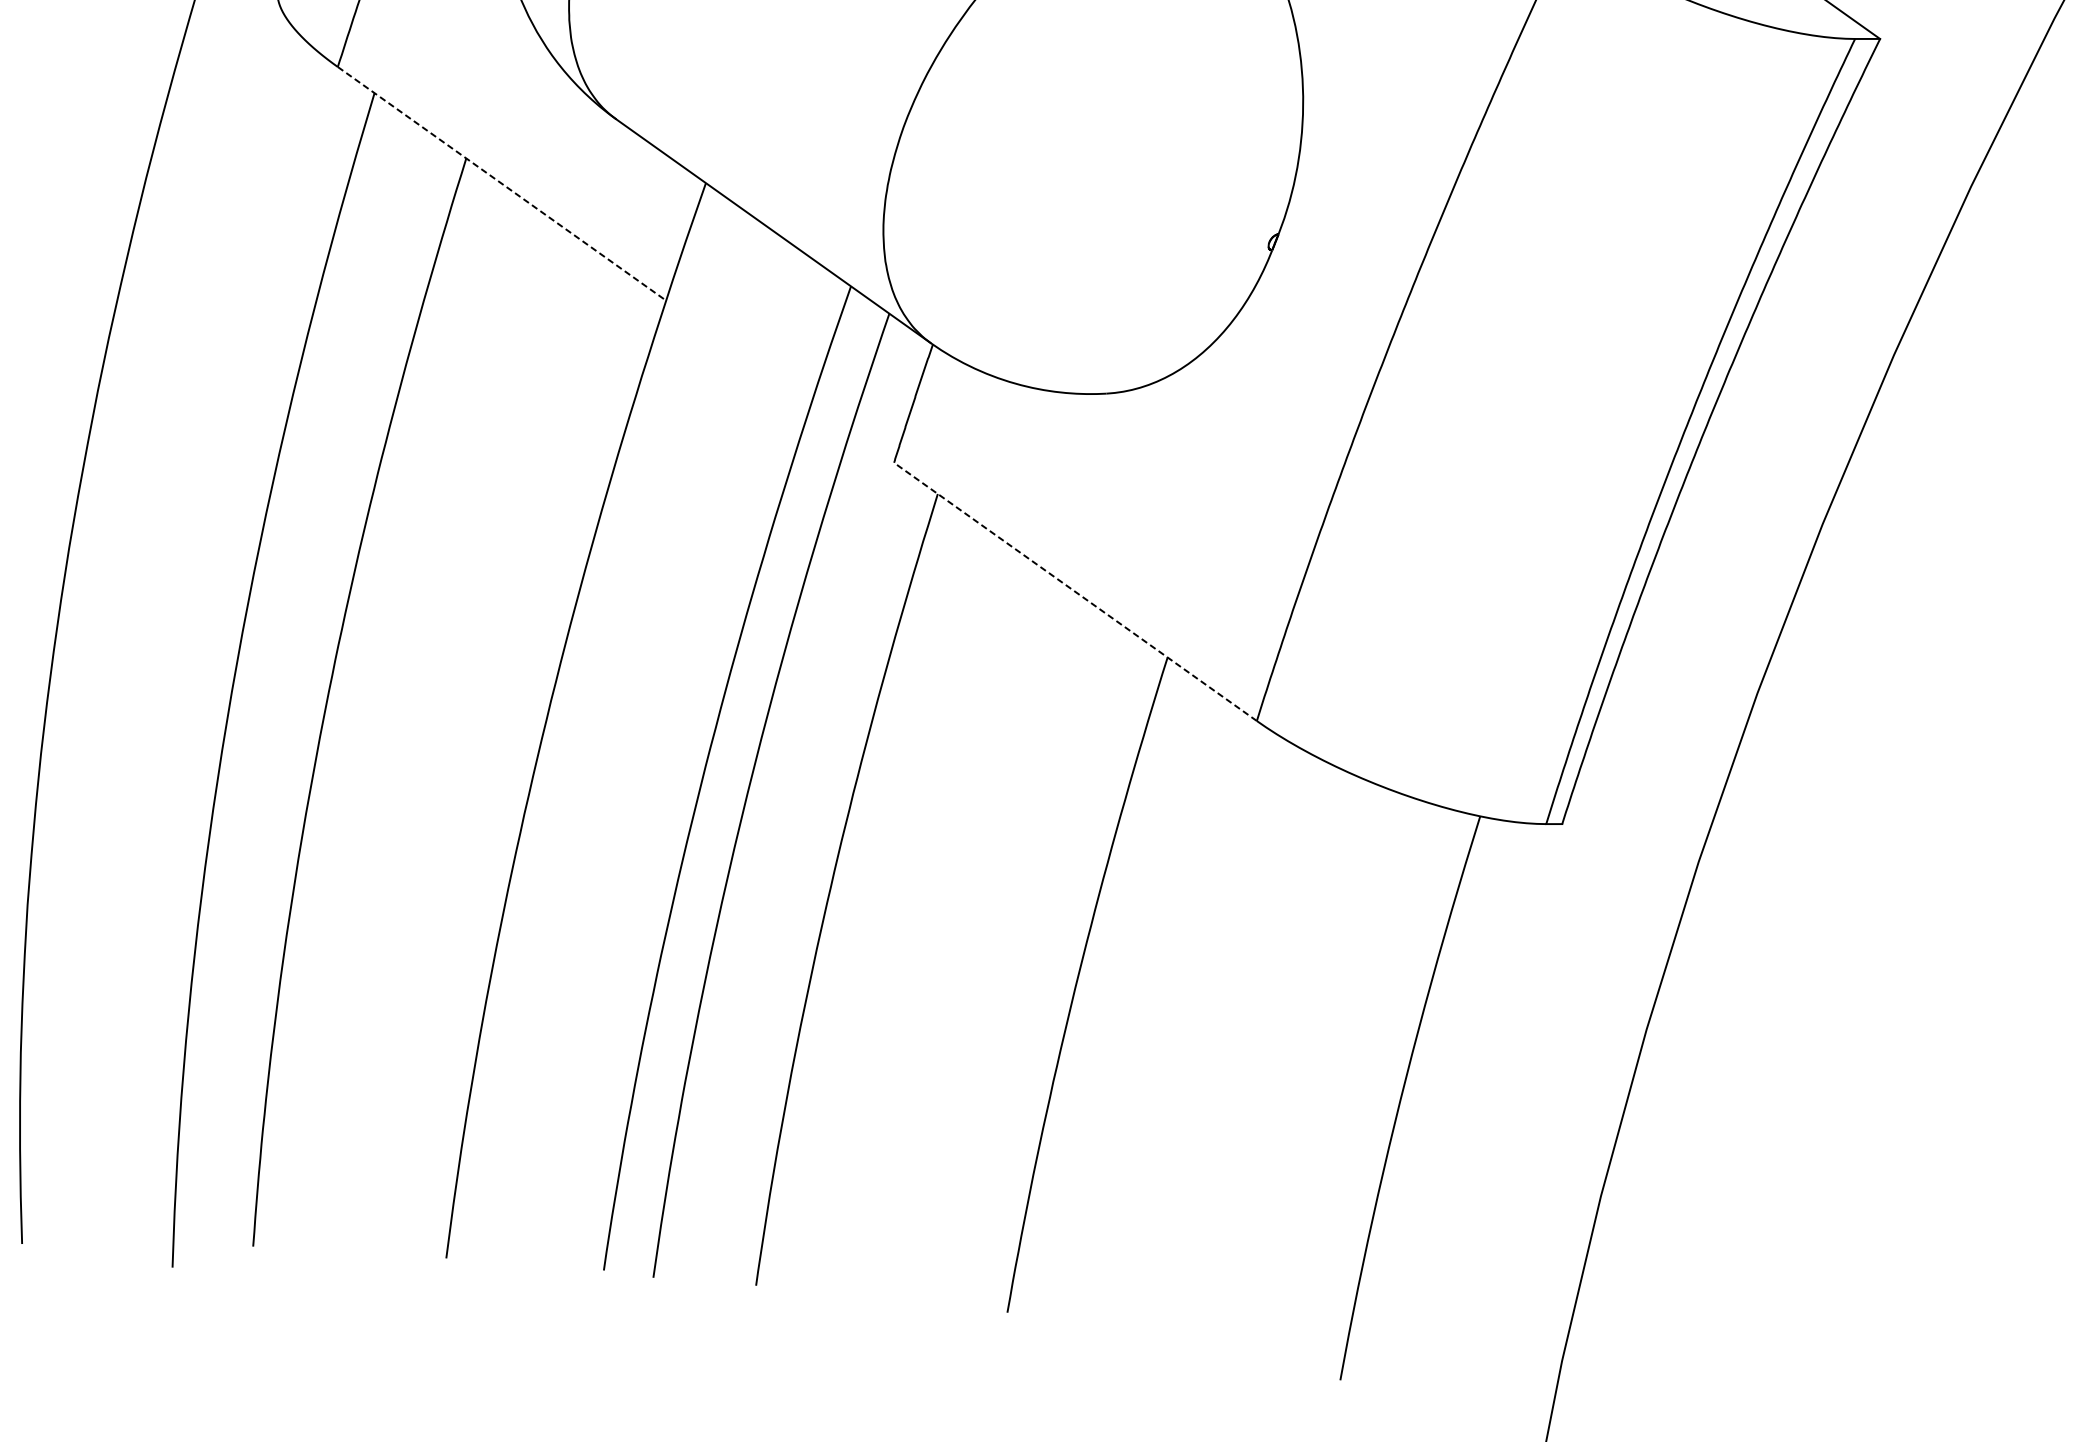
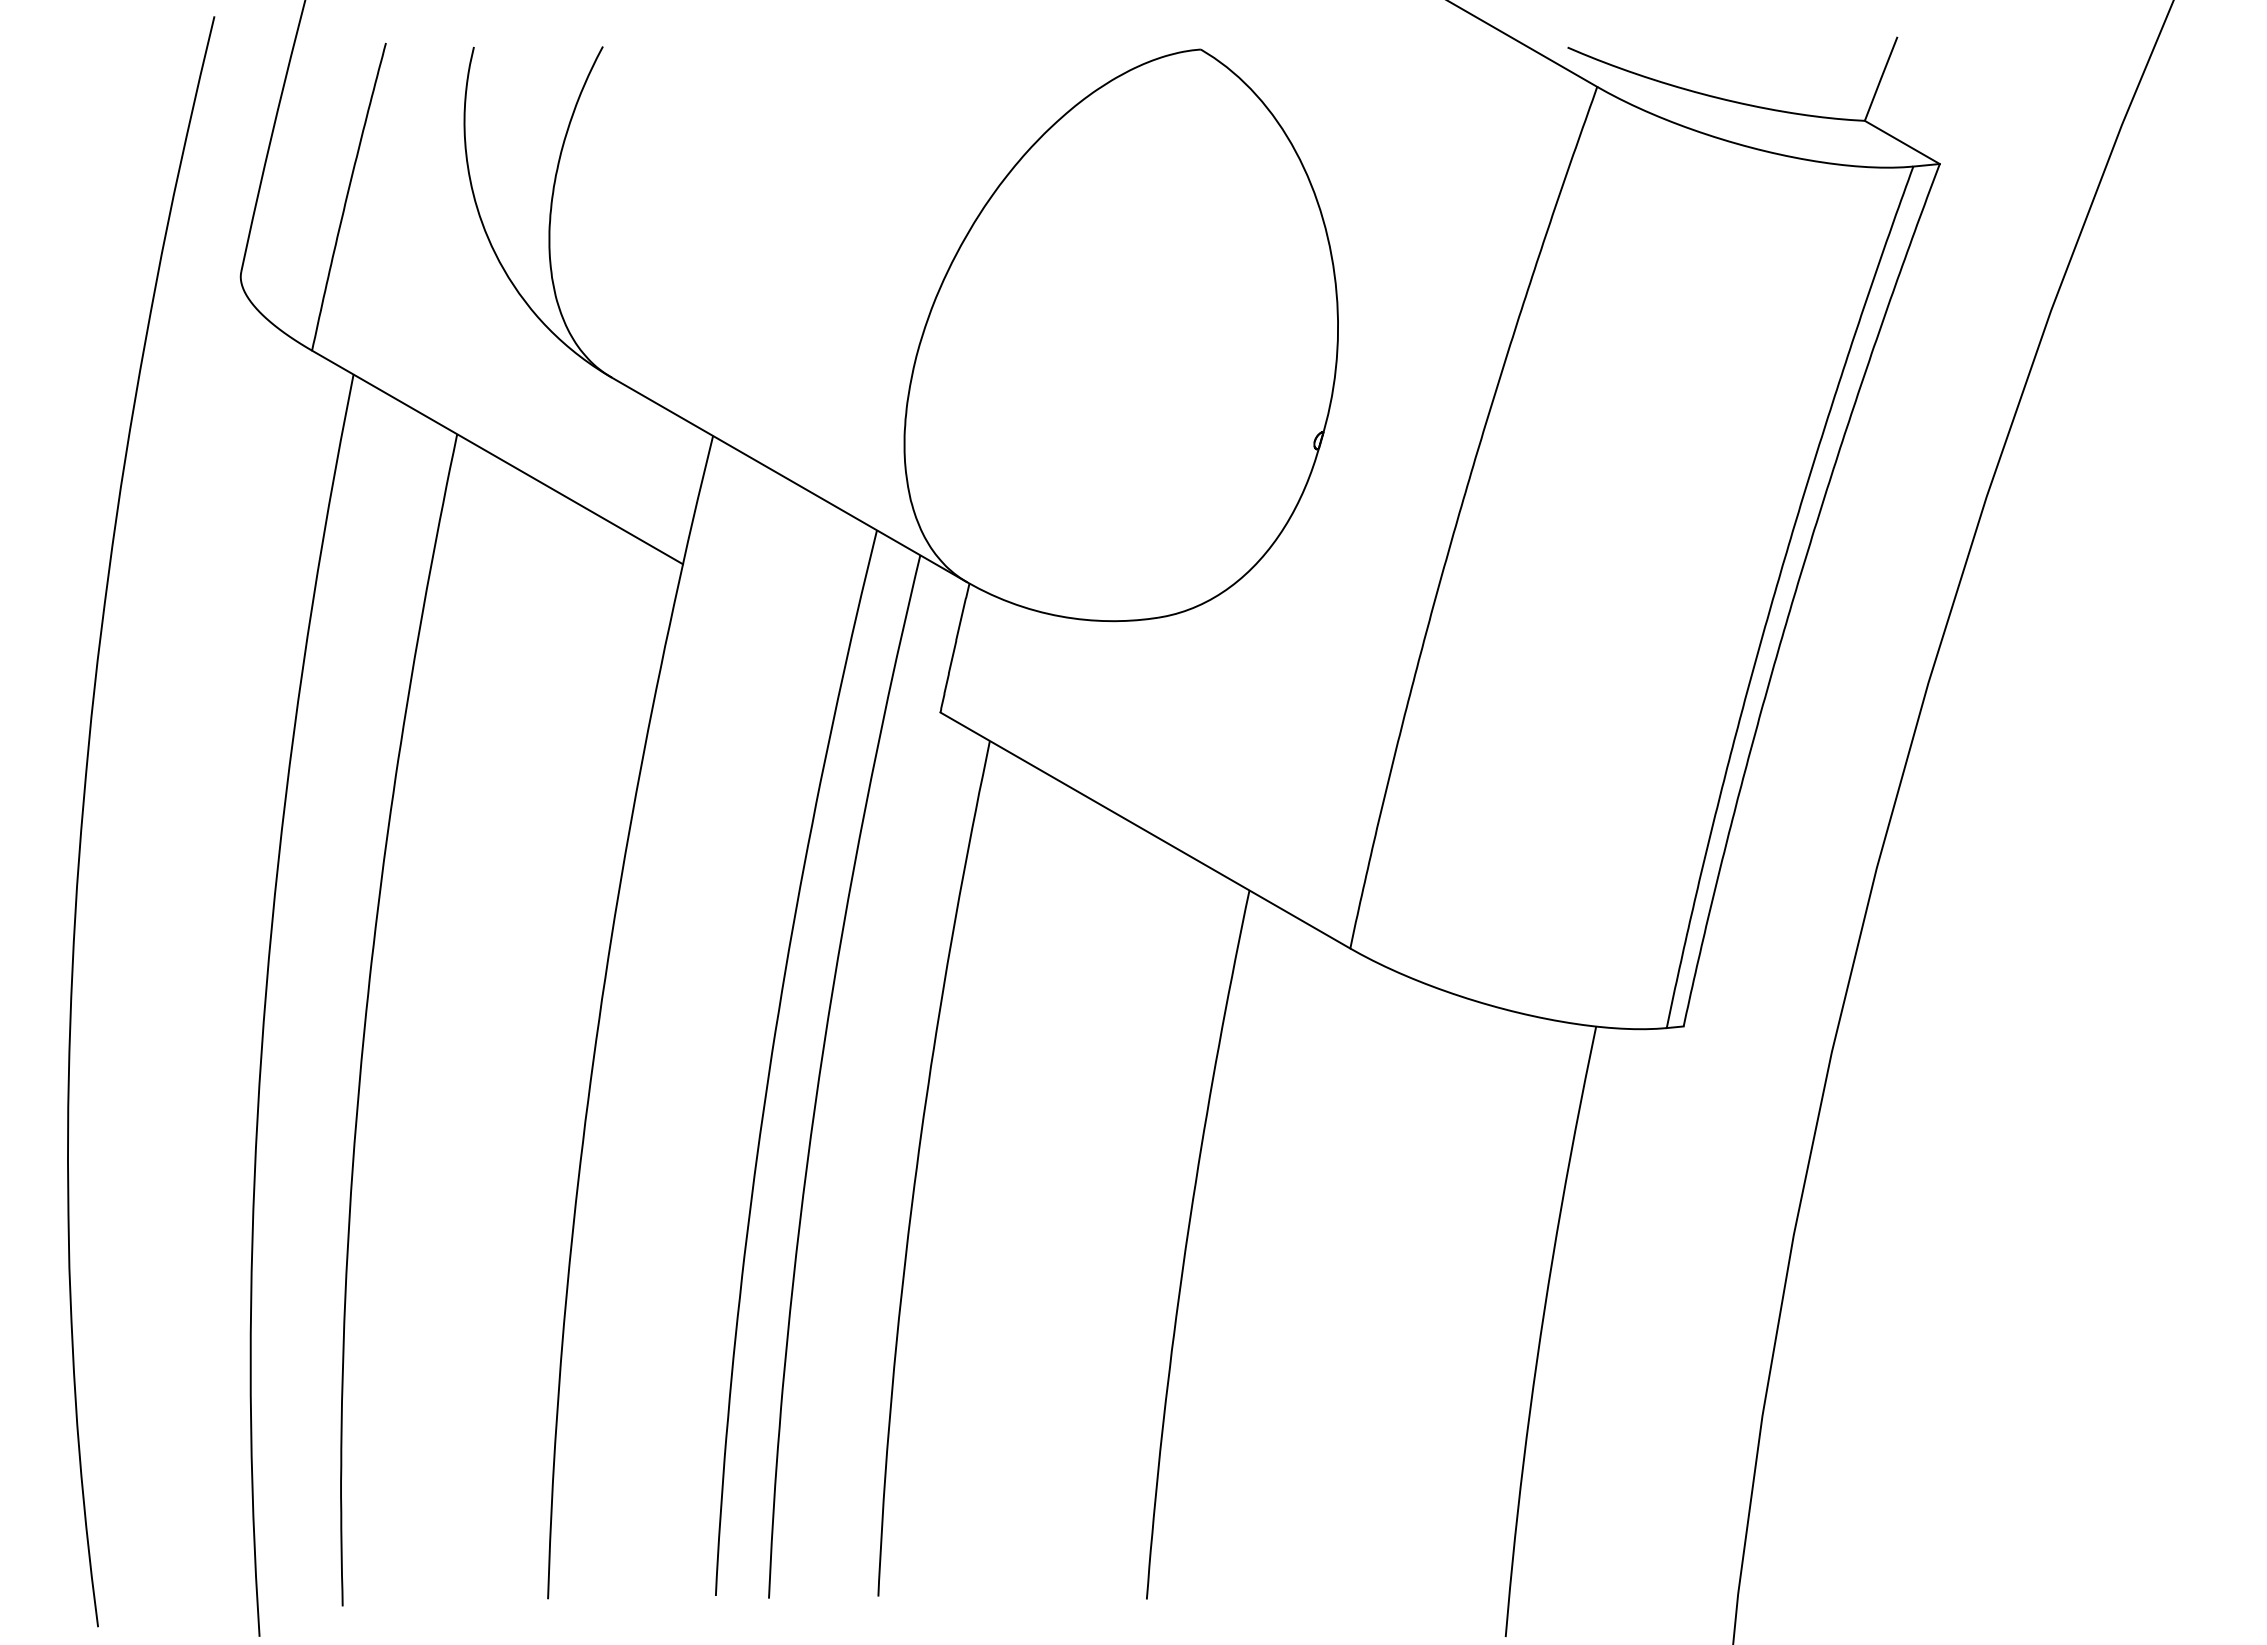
line: (501, 183) -> (497, 457), dashed -> solid
line: (1074, 591) -> (1144, 830), dashed -> solid

